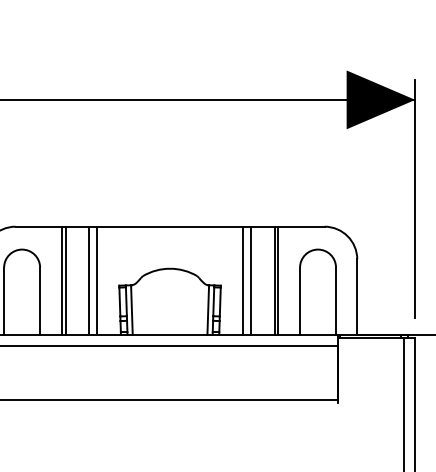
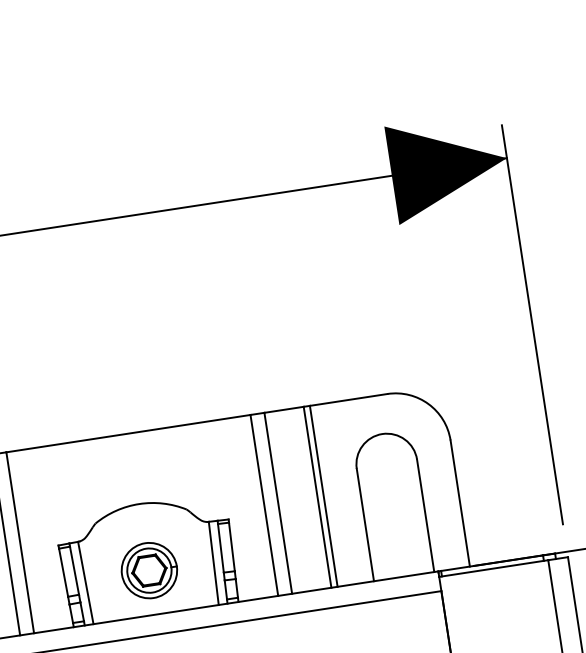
part: (169, 308) -> (148, 570), added

